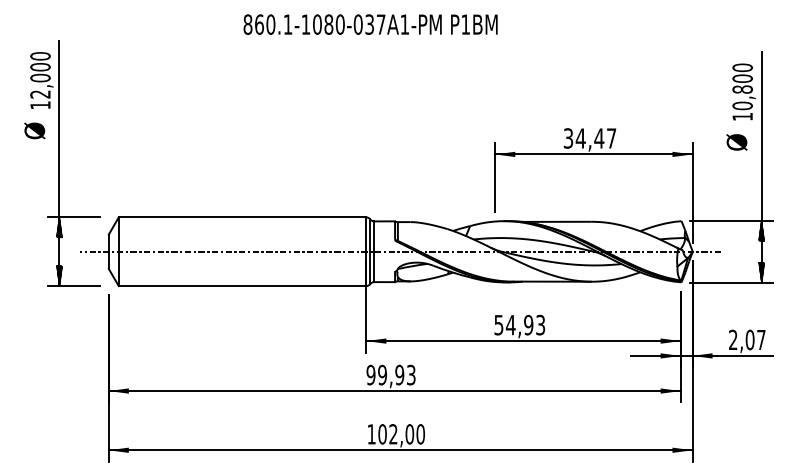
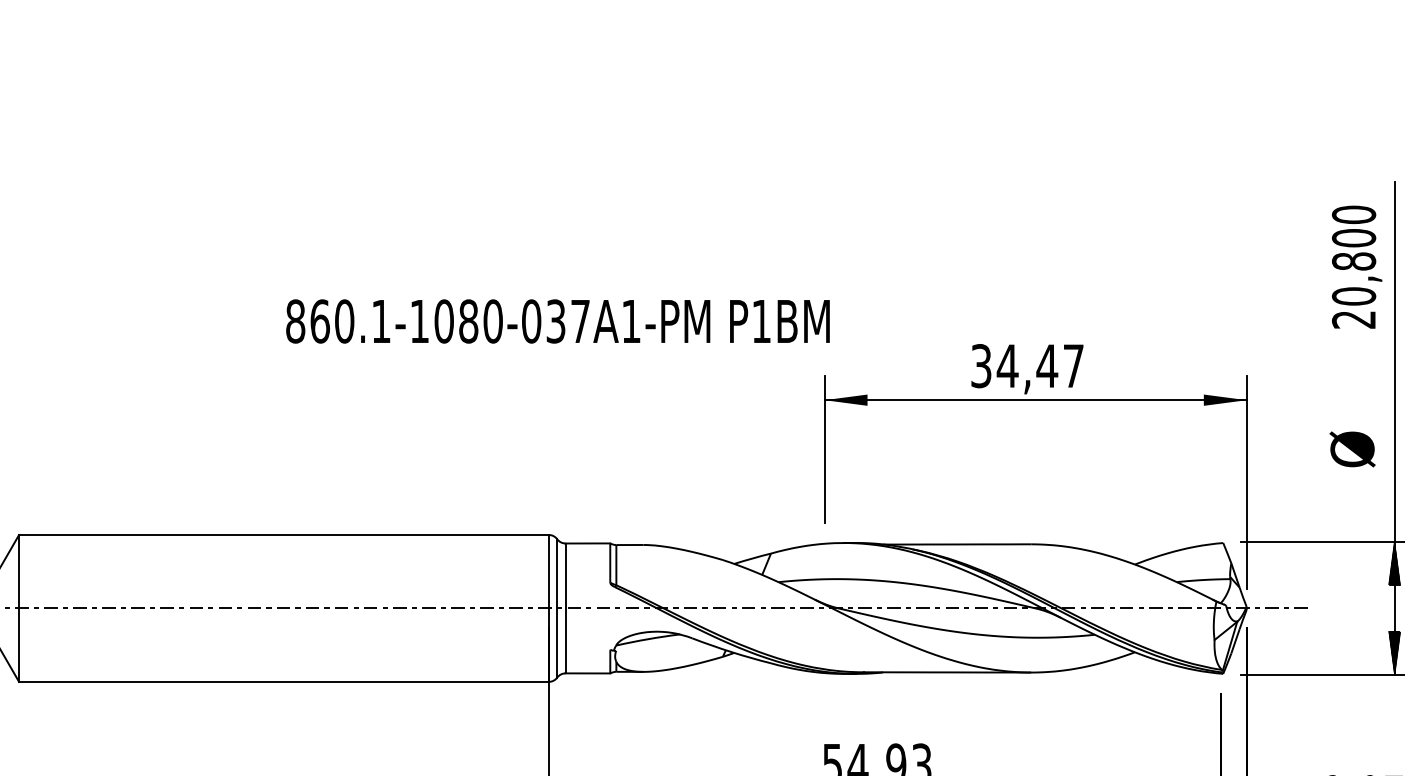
text: (370, 24) -> (557, 321), moved
text: (742, 116) -> (1353, 319), 10,800 -> 20,800
text: (736, 142) -> (1351, 449), moved

